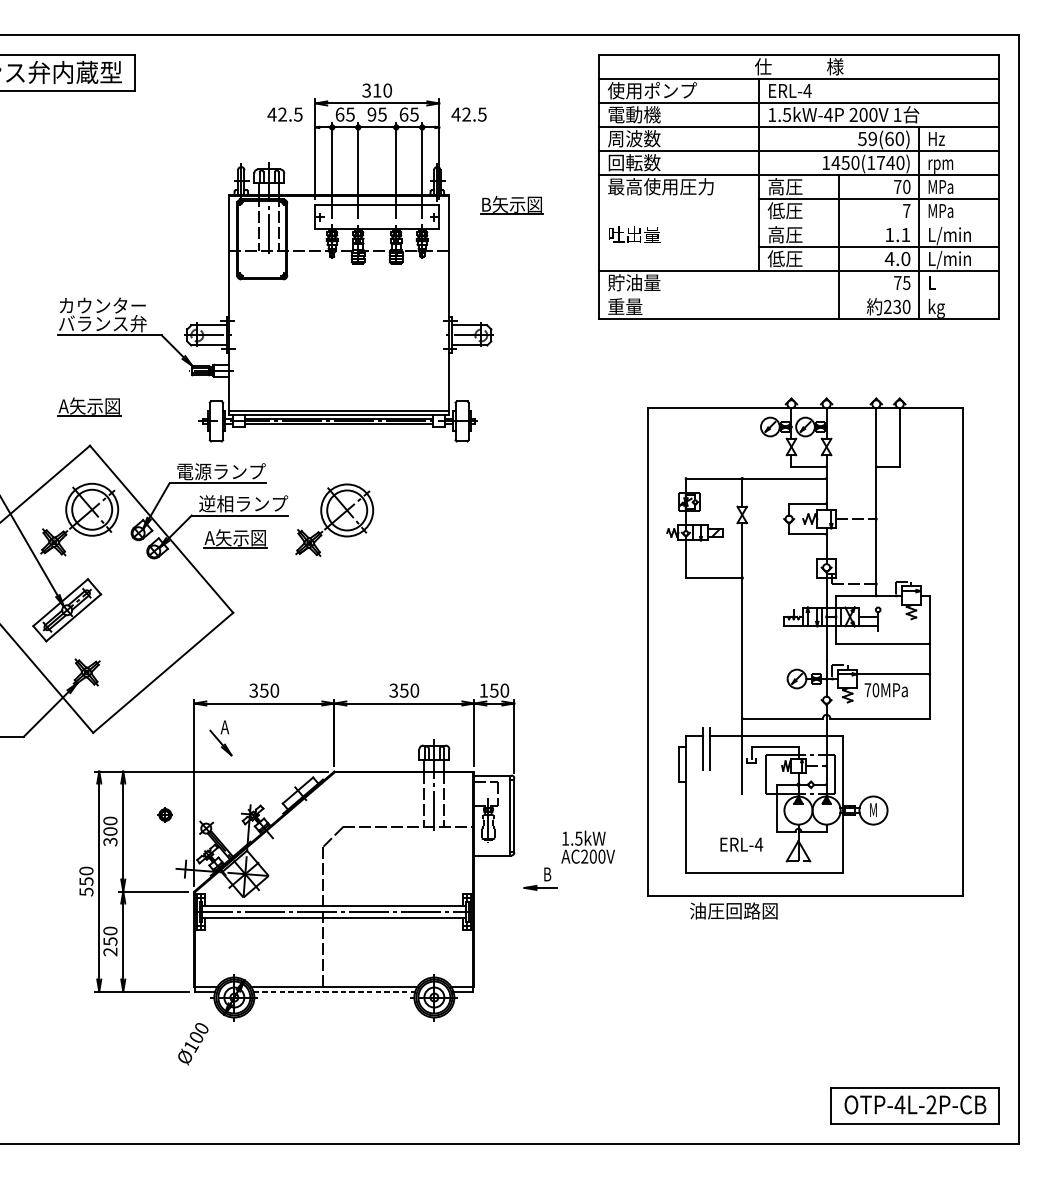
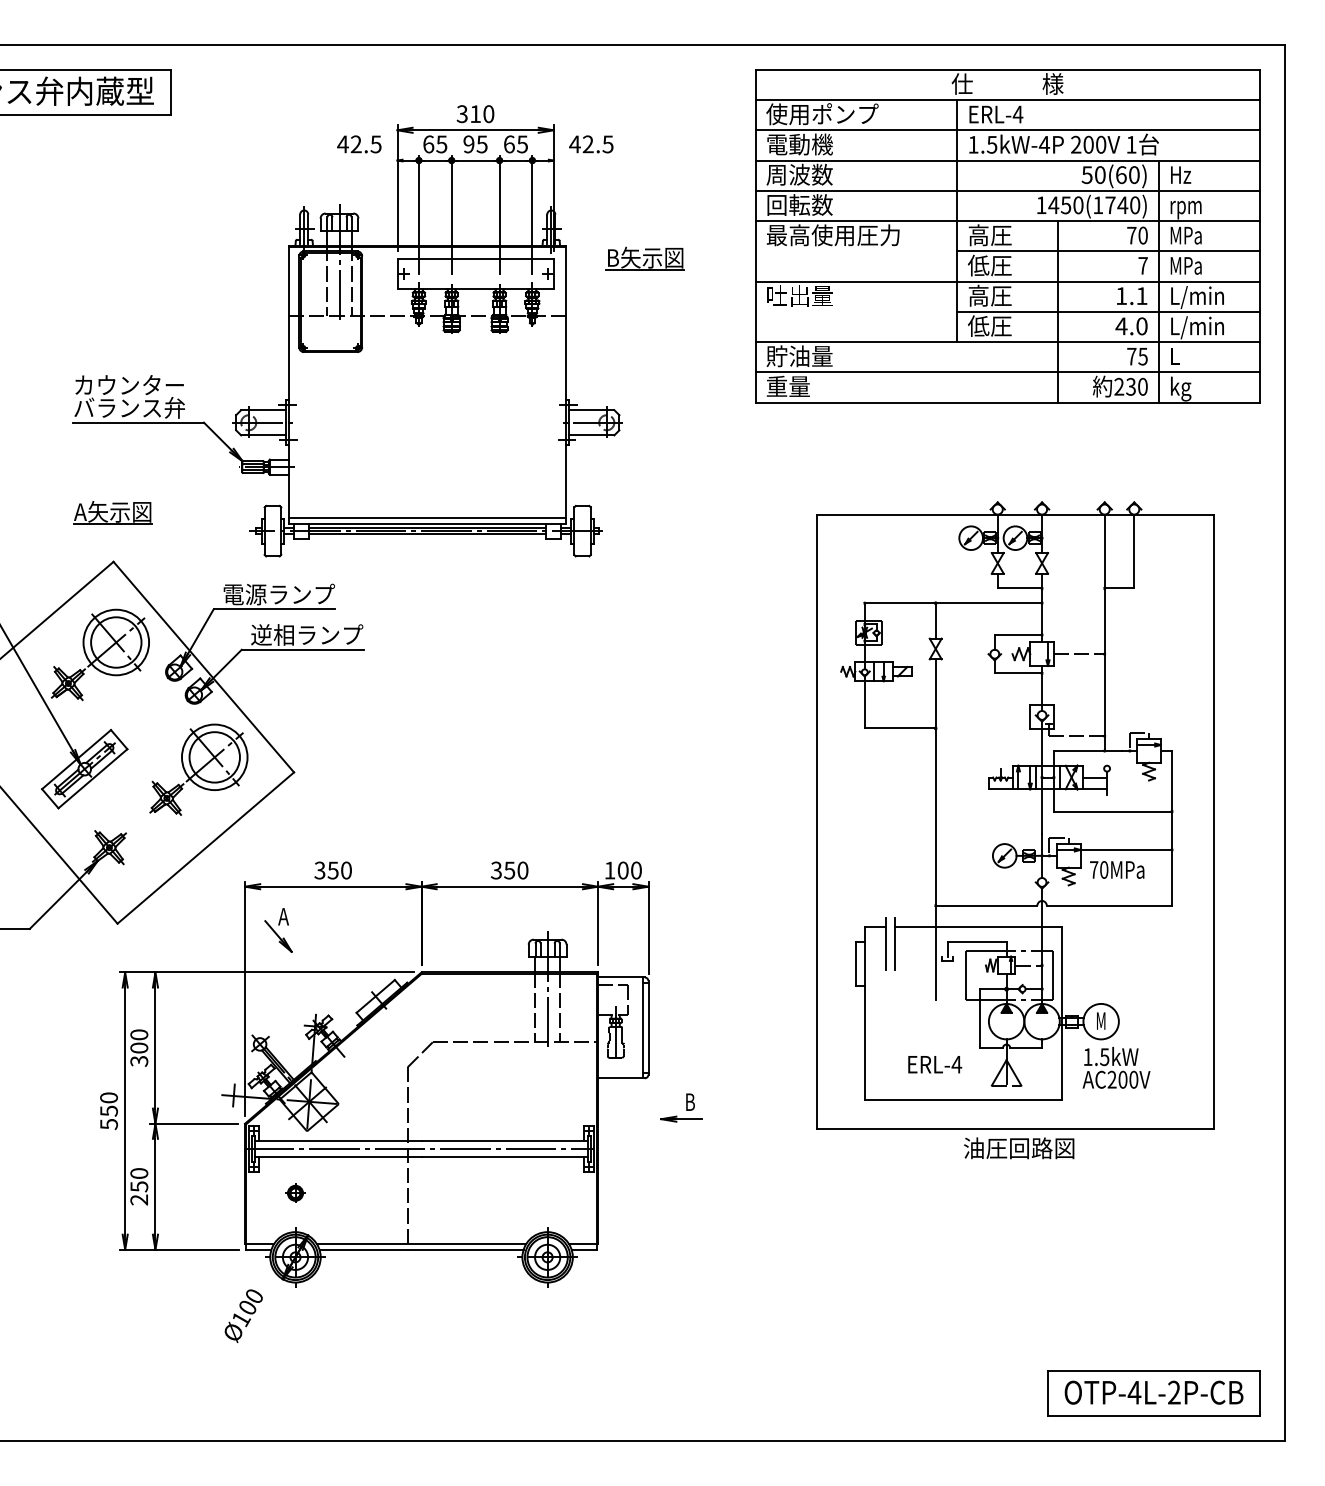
text: (872, 138) -> (1100, 174), 59(60) -> 50(60)
line: (799, 223) -> (1007, 281), added
line: (799, 295) -> (1007, 372), added
part: (334, 520) -> (198, 769), moved
part: (235, 538) -> (296, 678), removed
text: (493, 690) -> (622, 870), 150 -> 100
part: (165, 814) -> (295, 1192), moved
text: (588, 846) -> (1116, 1067), moved
text: (734, 911) -> (1019, 1148), moved
line: (335, 991) -> (422, 1249), dashed -> solid

